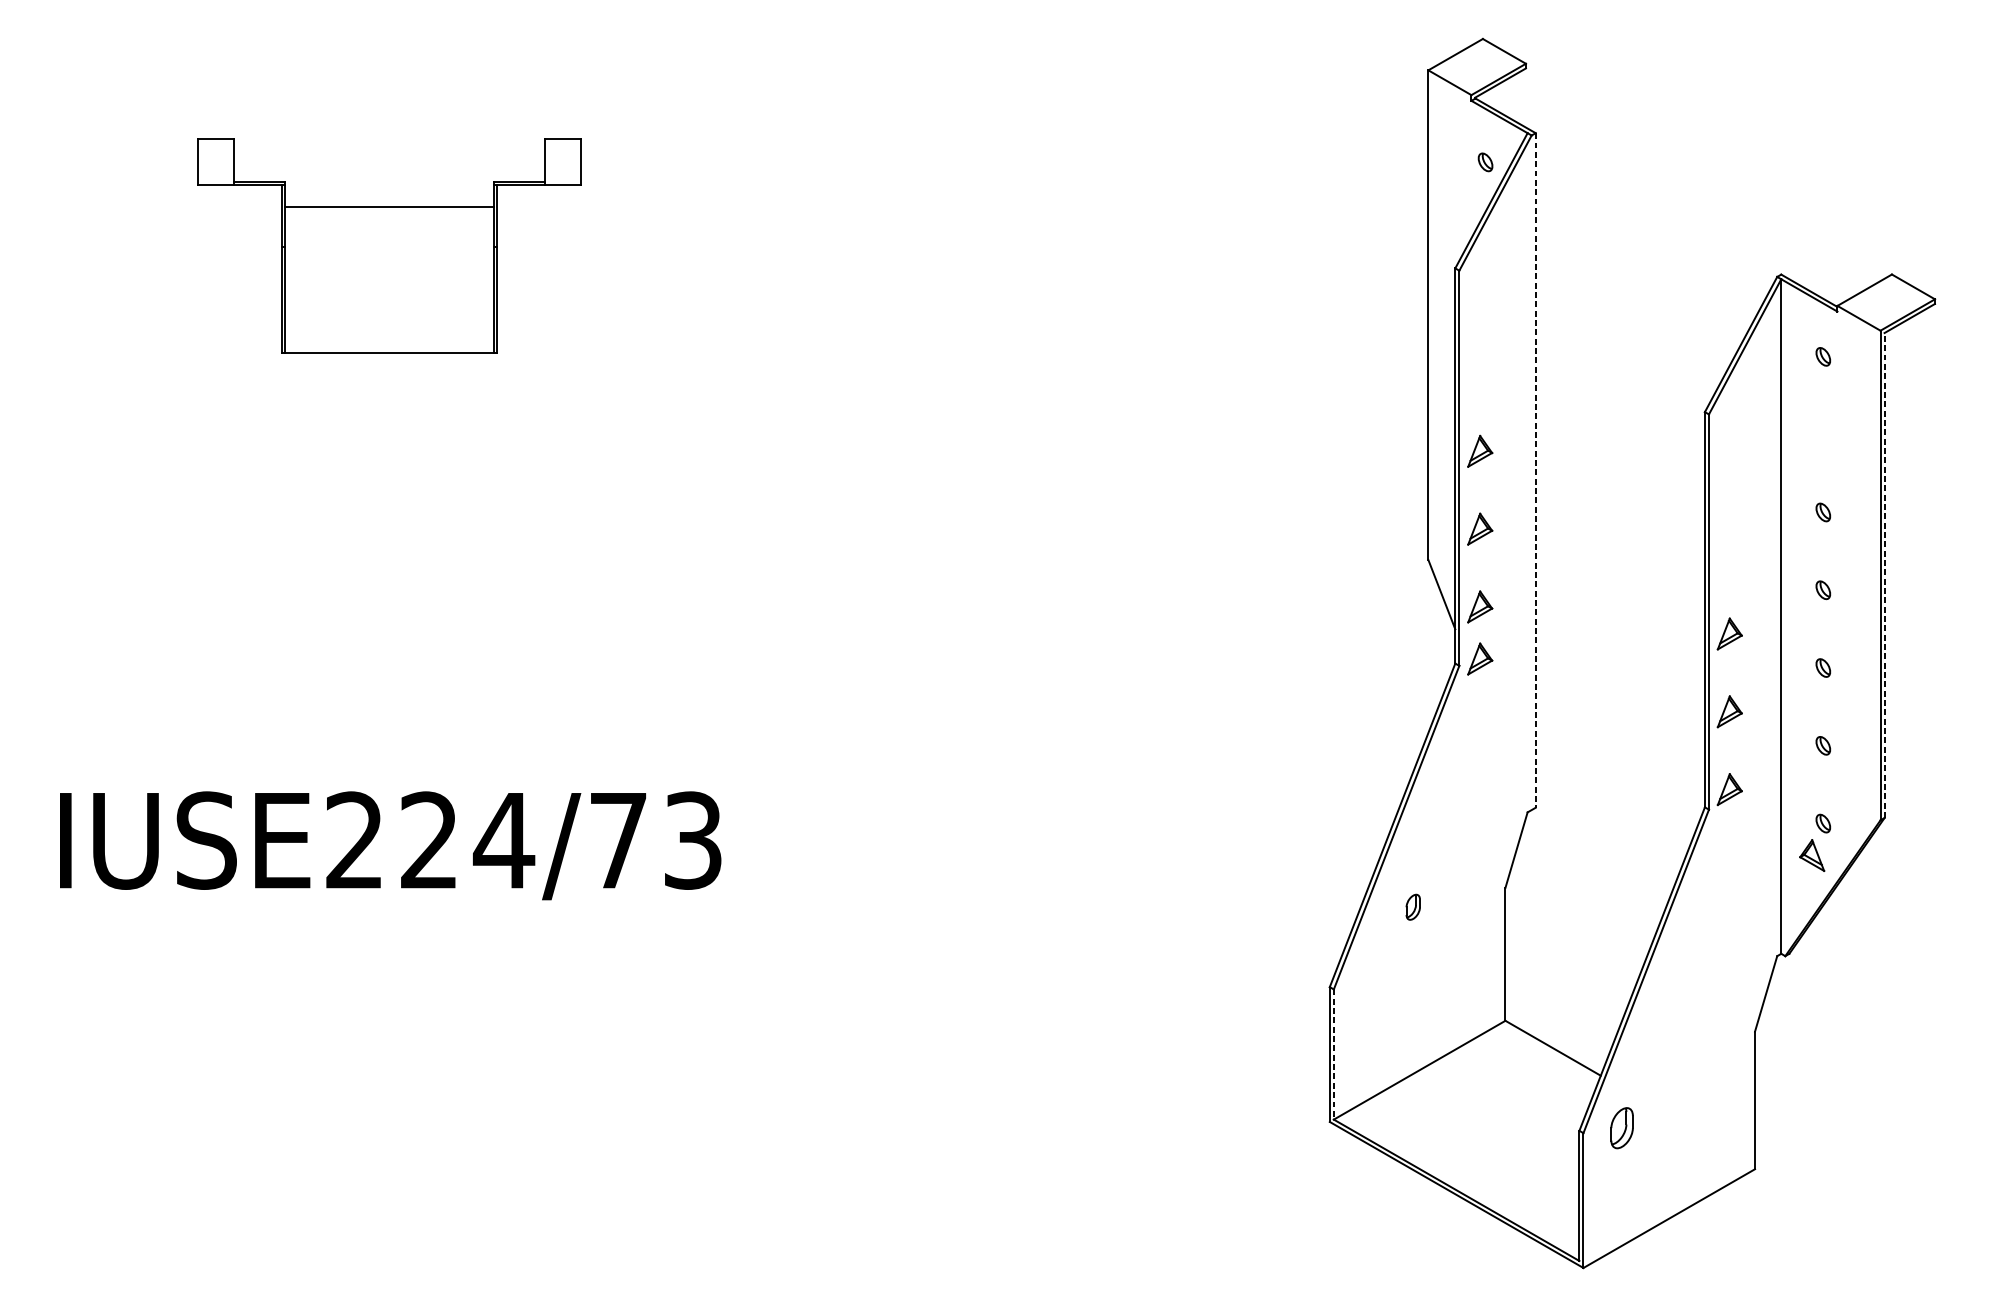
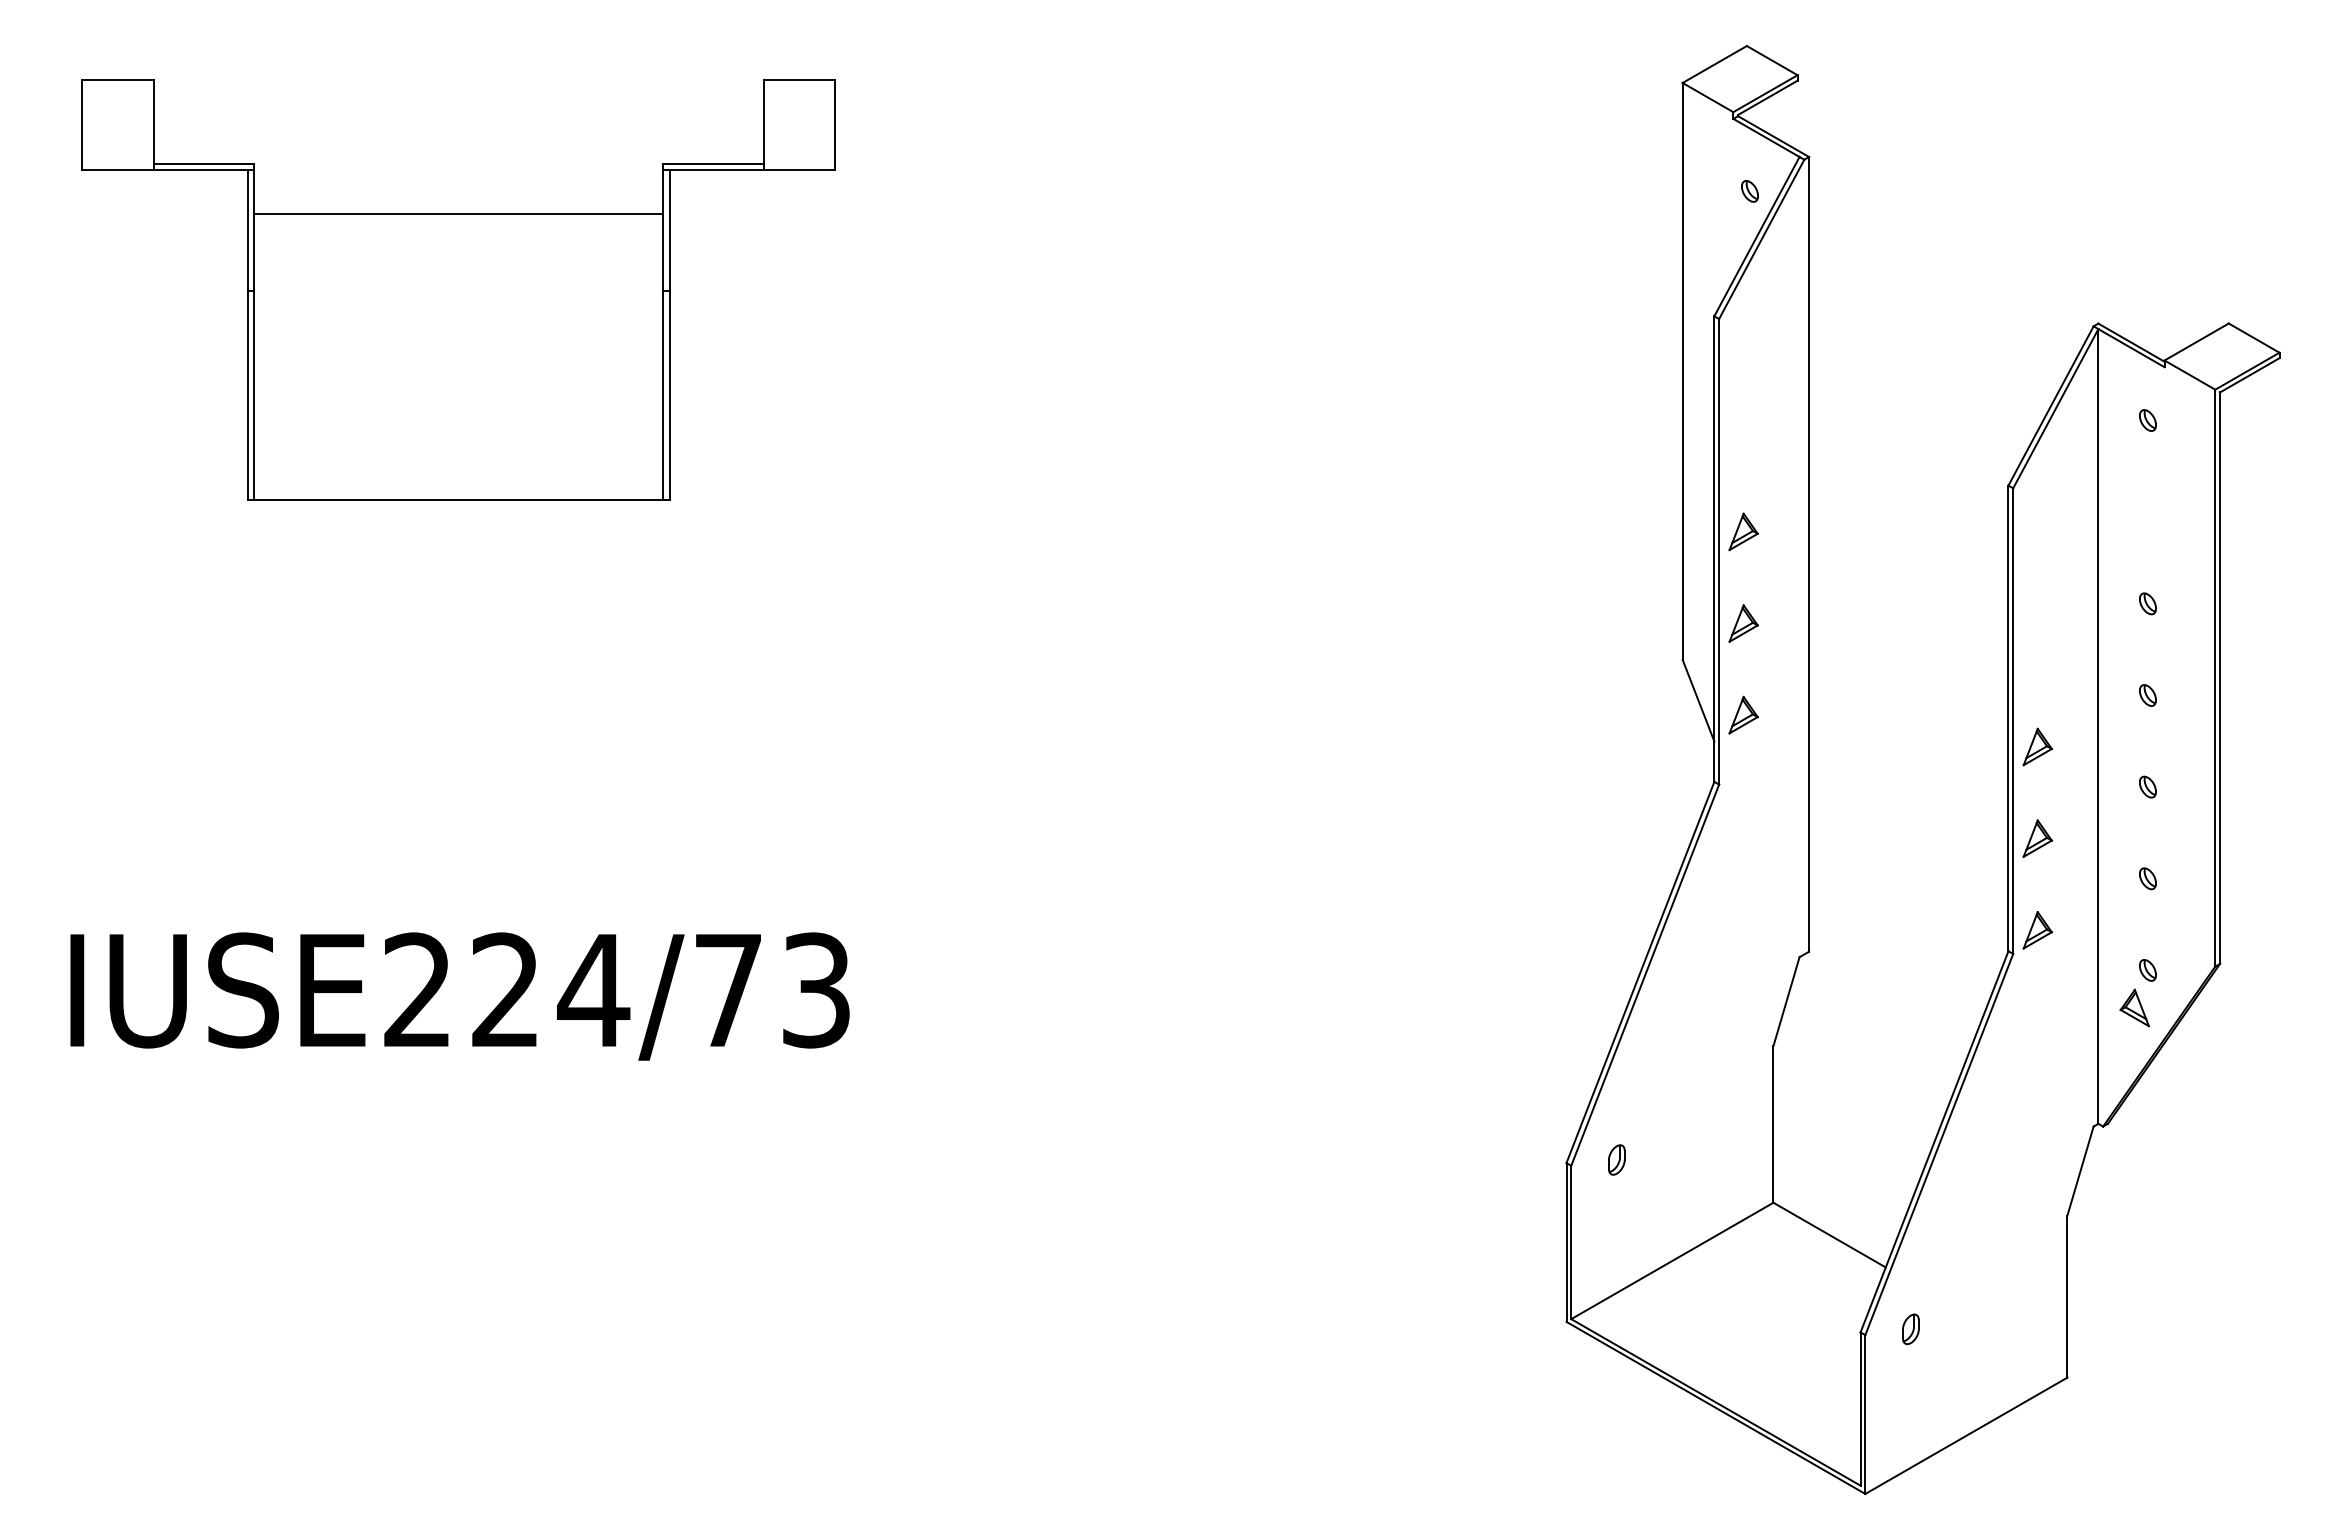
part: (389, 245) -> (458, 289), size x1.67
line: (1536, 470) -> (1809, 554), dashed -> solid
line: (1884, 575) -> (2220, 678), dashed -> solid
part: (1480, 659) -> (1743, 776), removed
part: (1412, 906) -> (1616, 1159), moved
line: (1334, 1054) -> (1571, 1242), dashed -> solid
part: (1621, 1128) -> (1910, 1329), size x0.62

